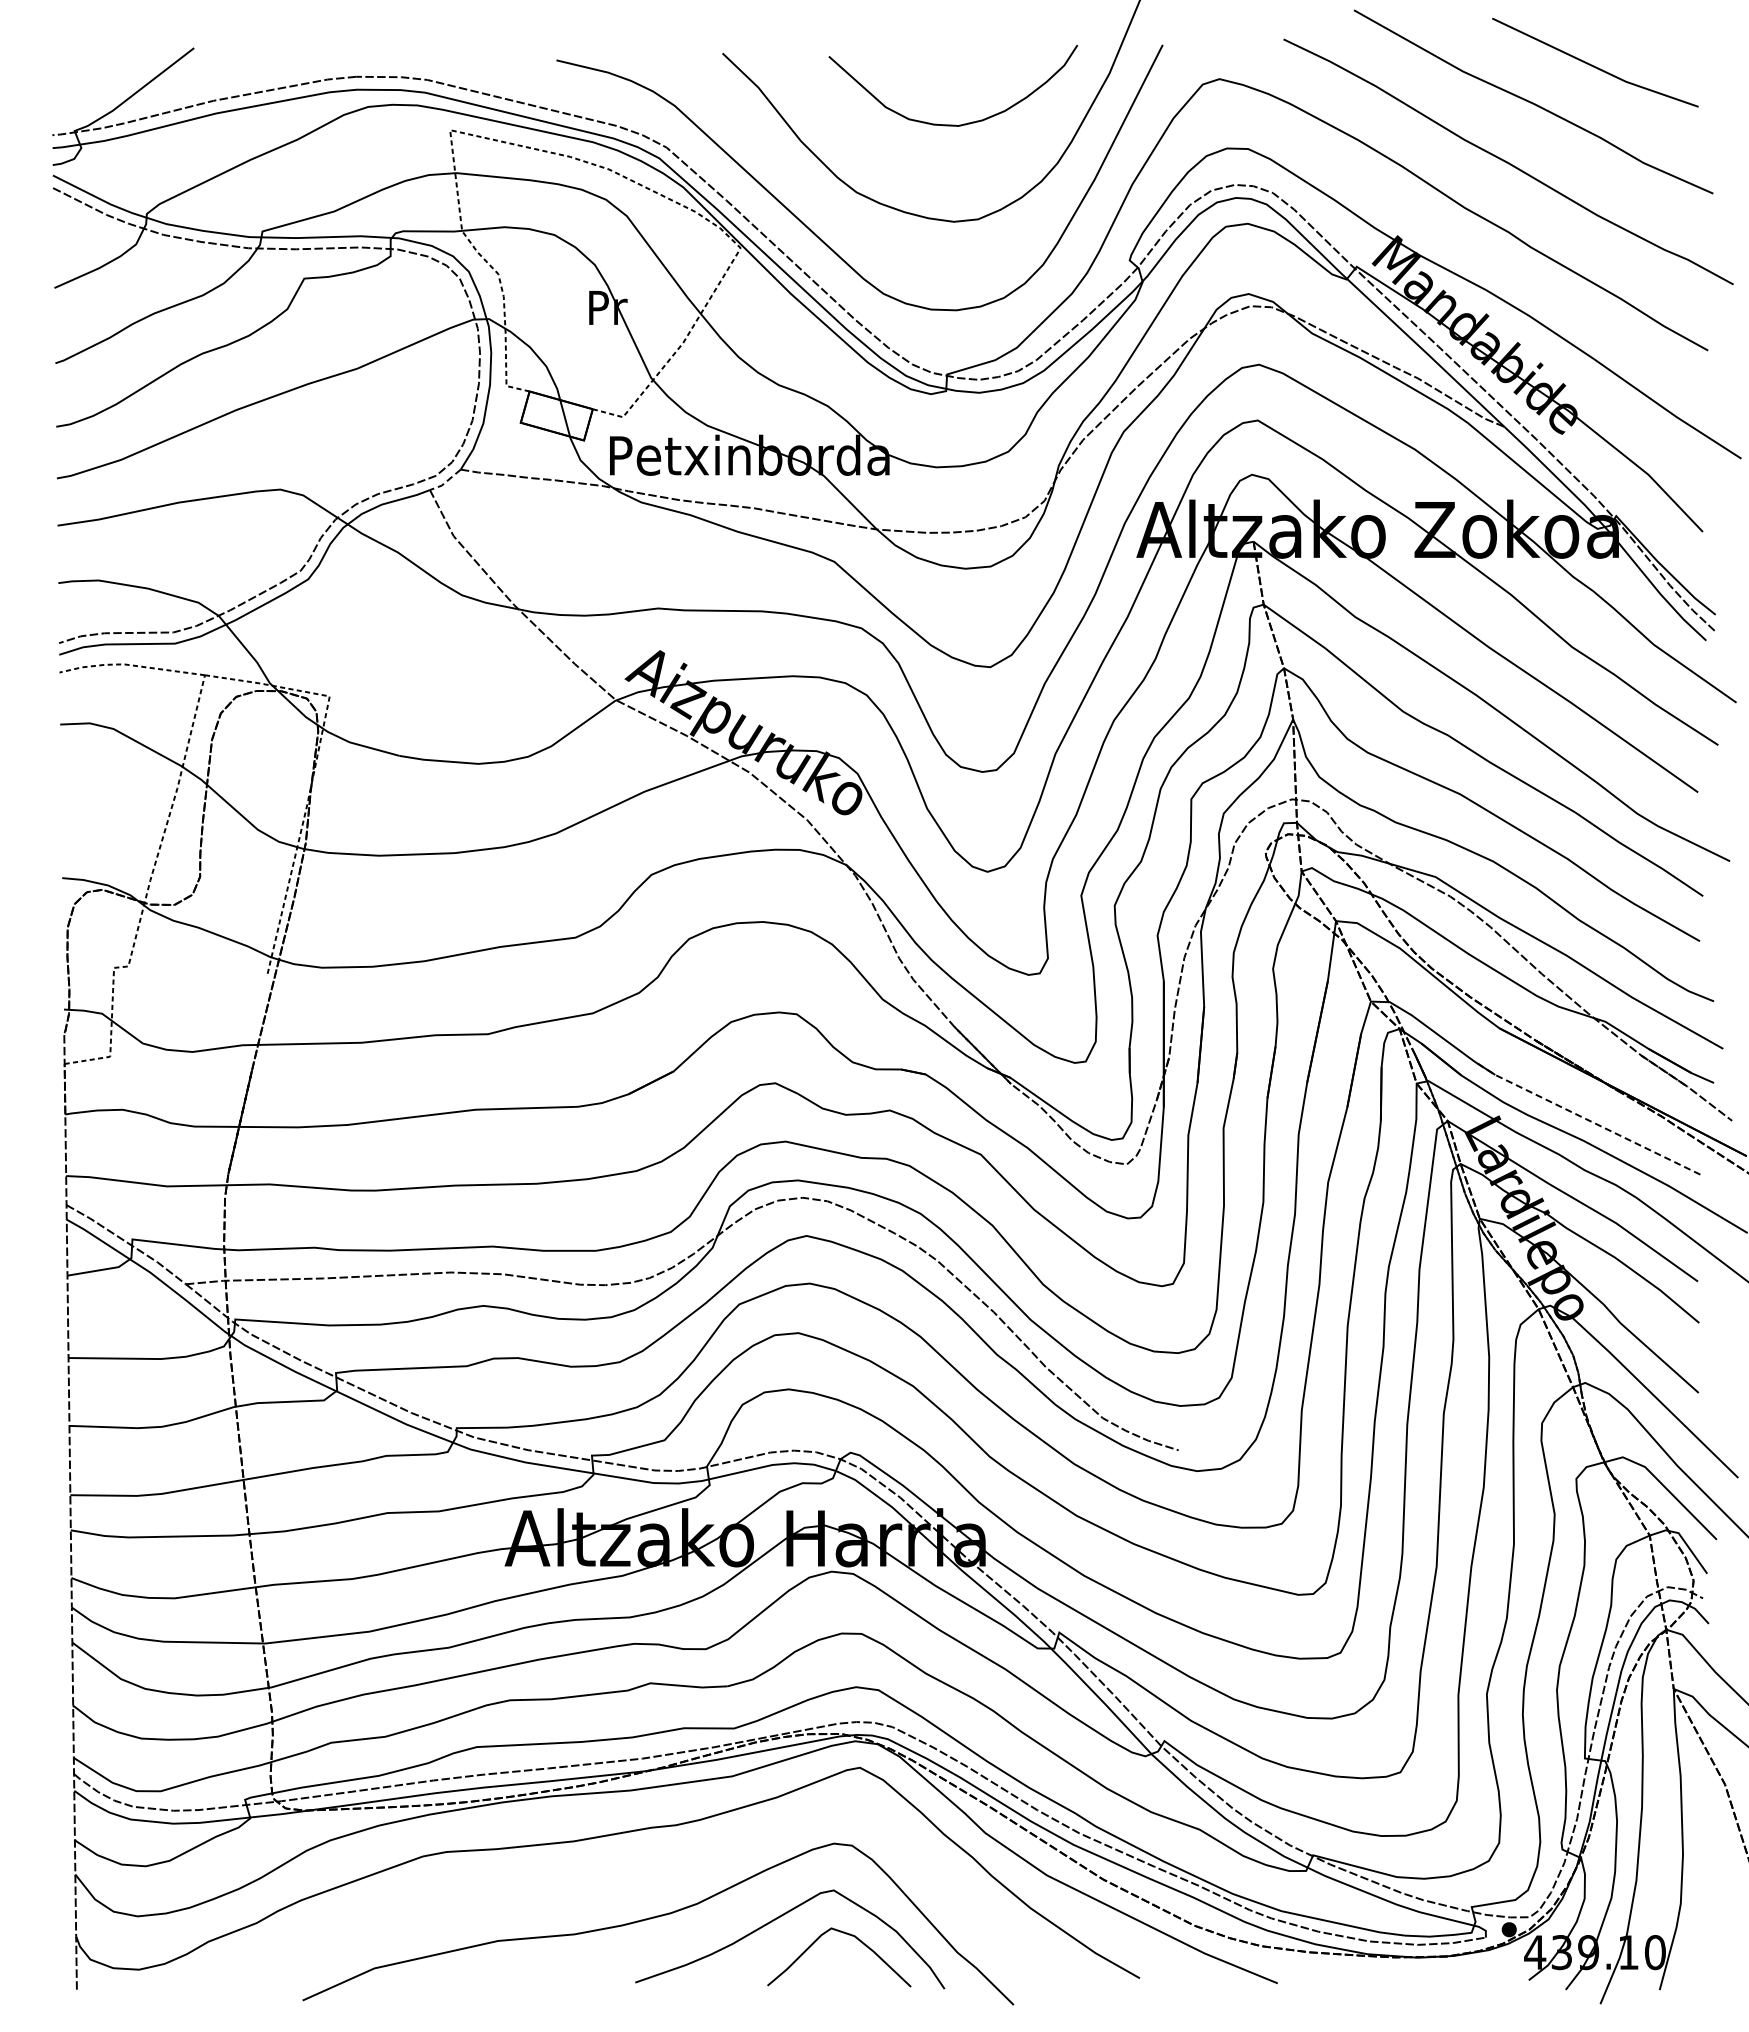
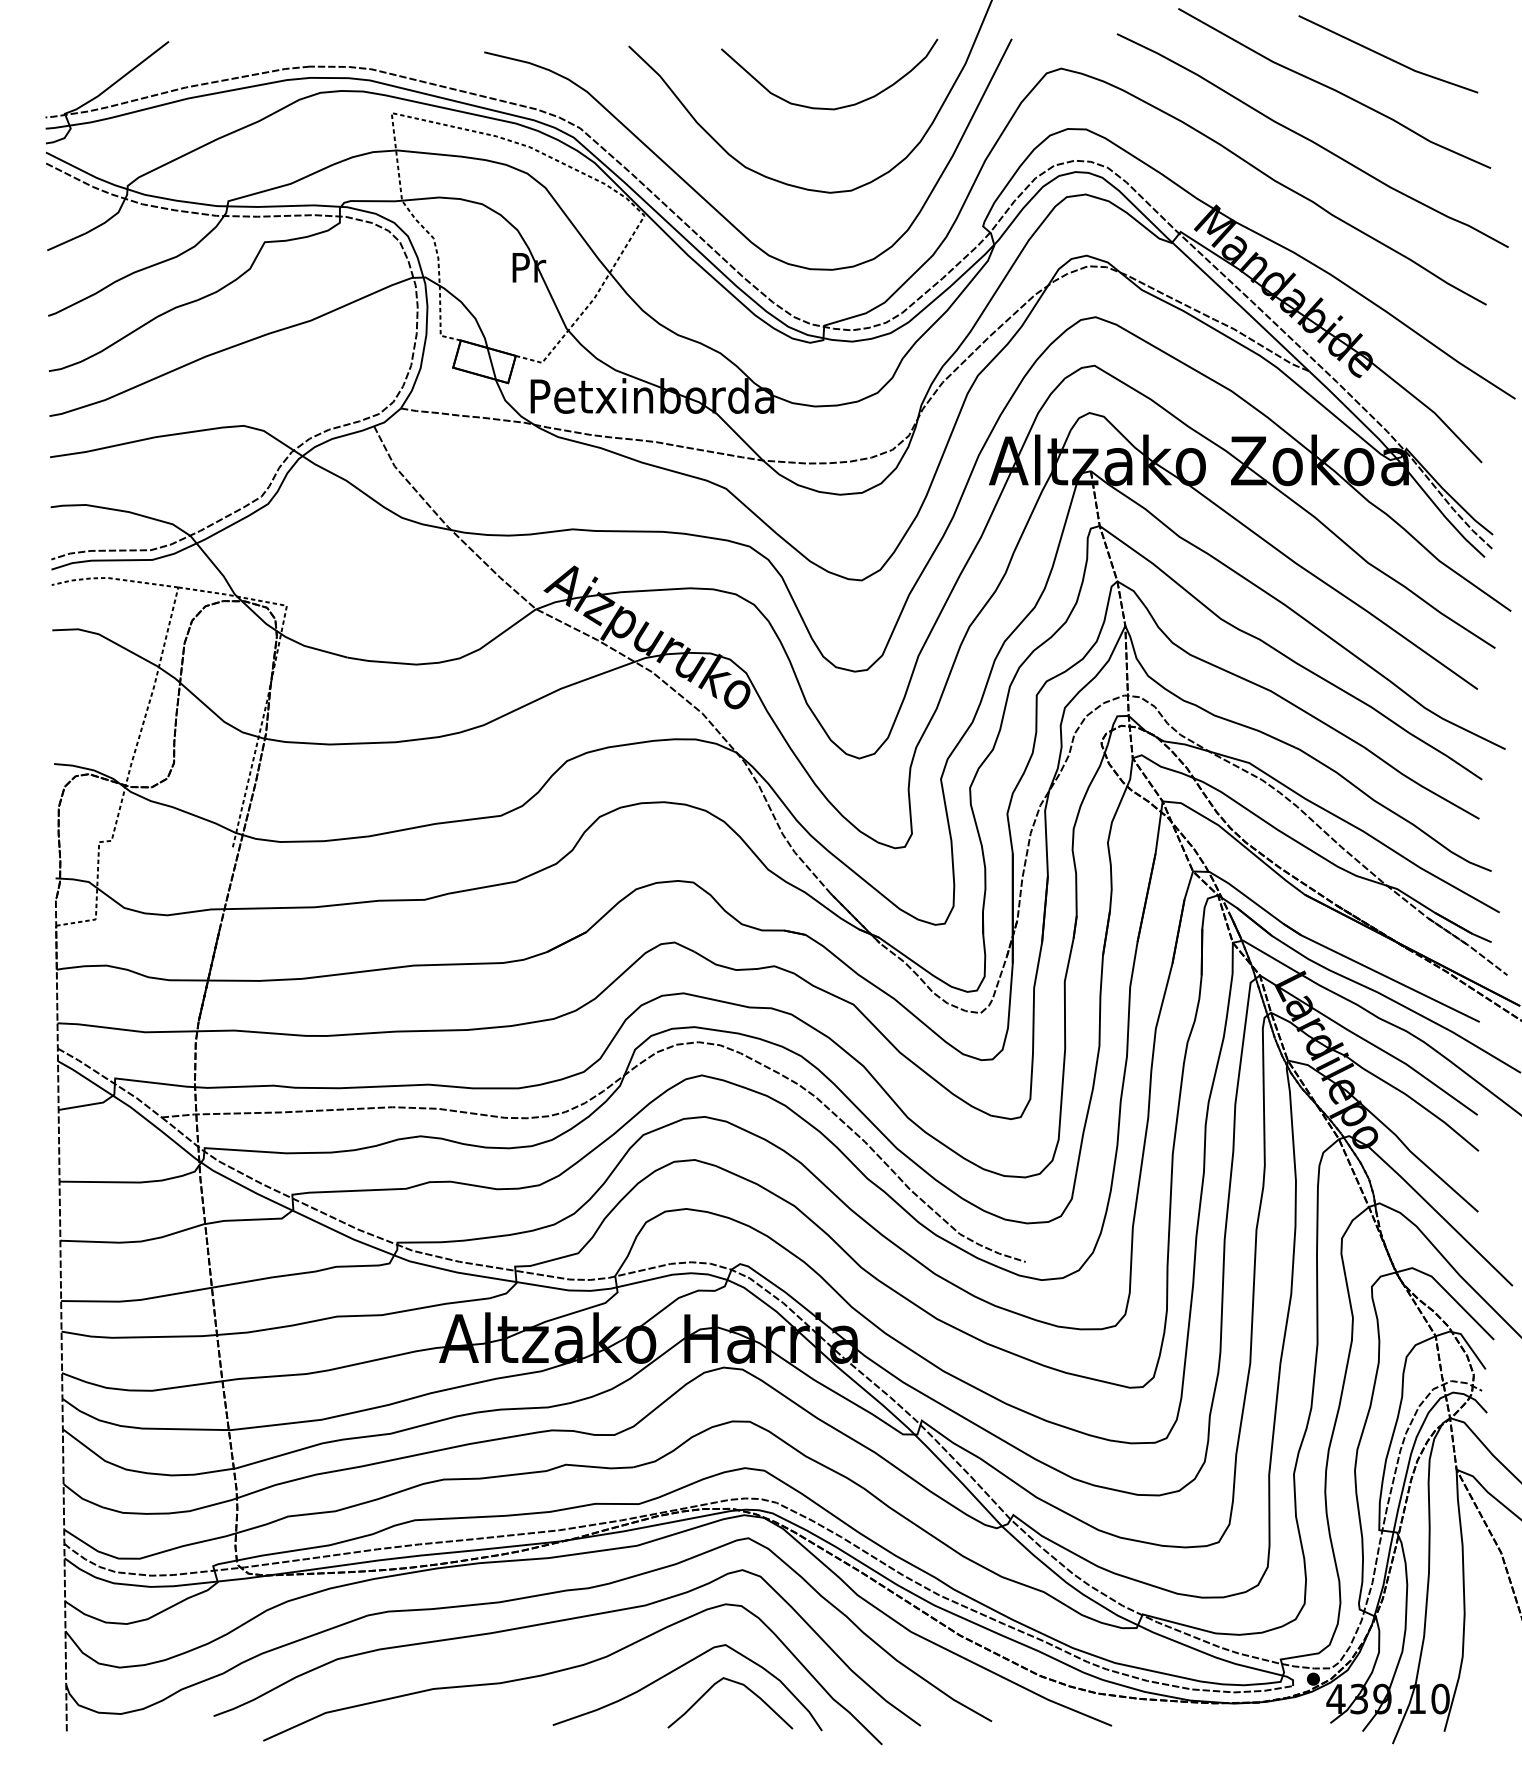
line: (445, 482) -> (387, 419), dashed -> solid
line: (1585, 1118) -> (1379, 973), dashed -> solid
curve: (645, 1863) -> (561, 1621), added

